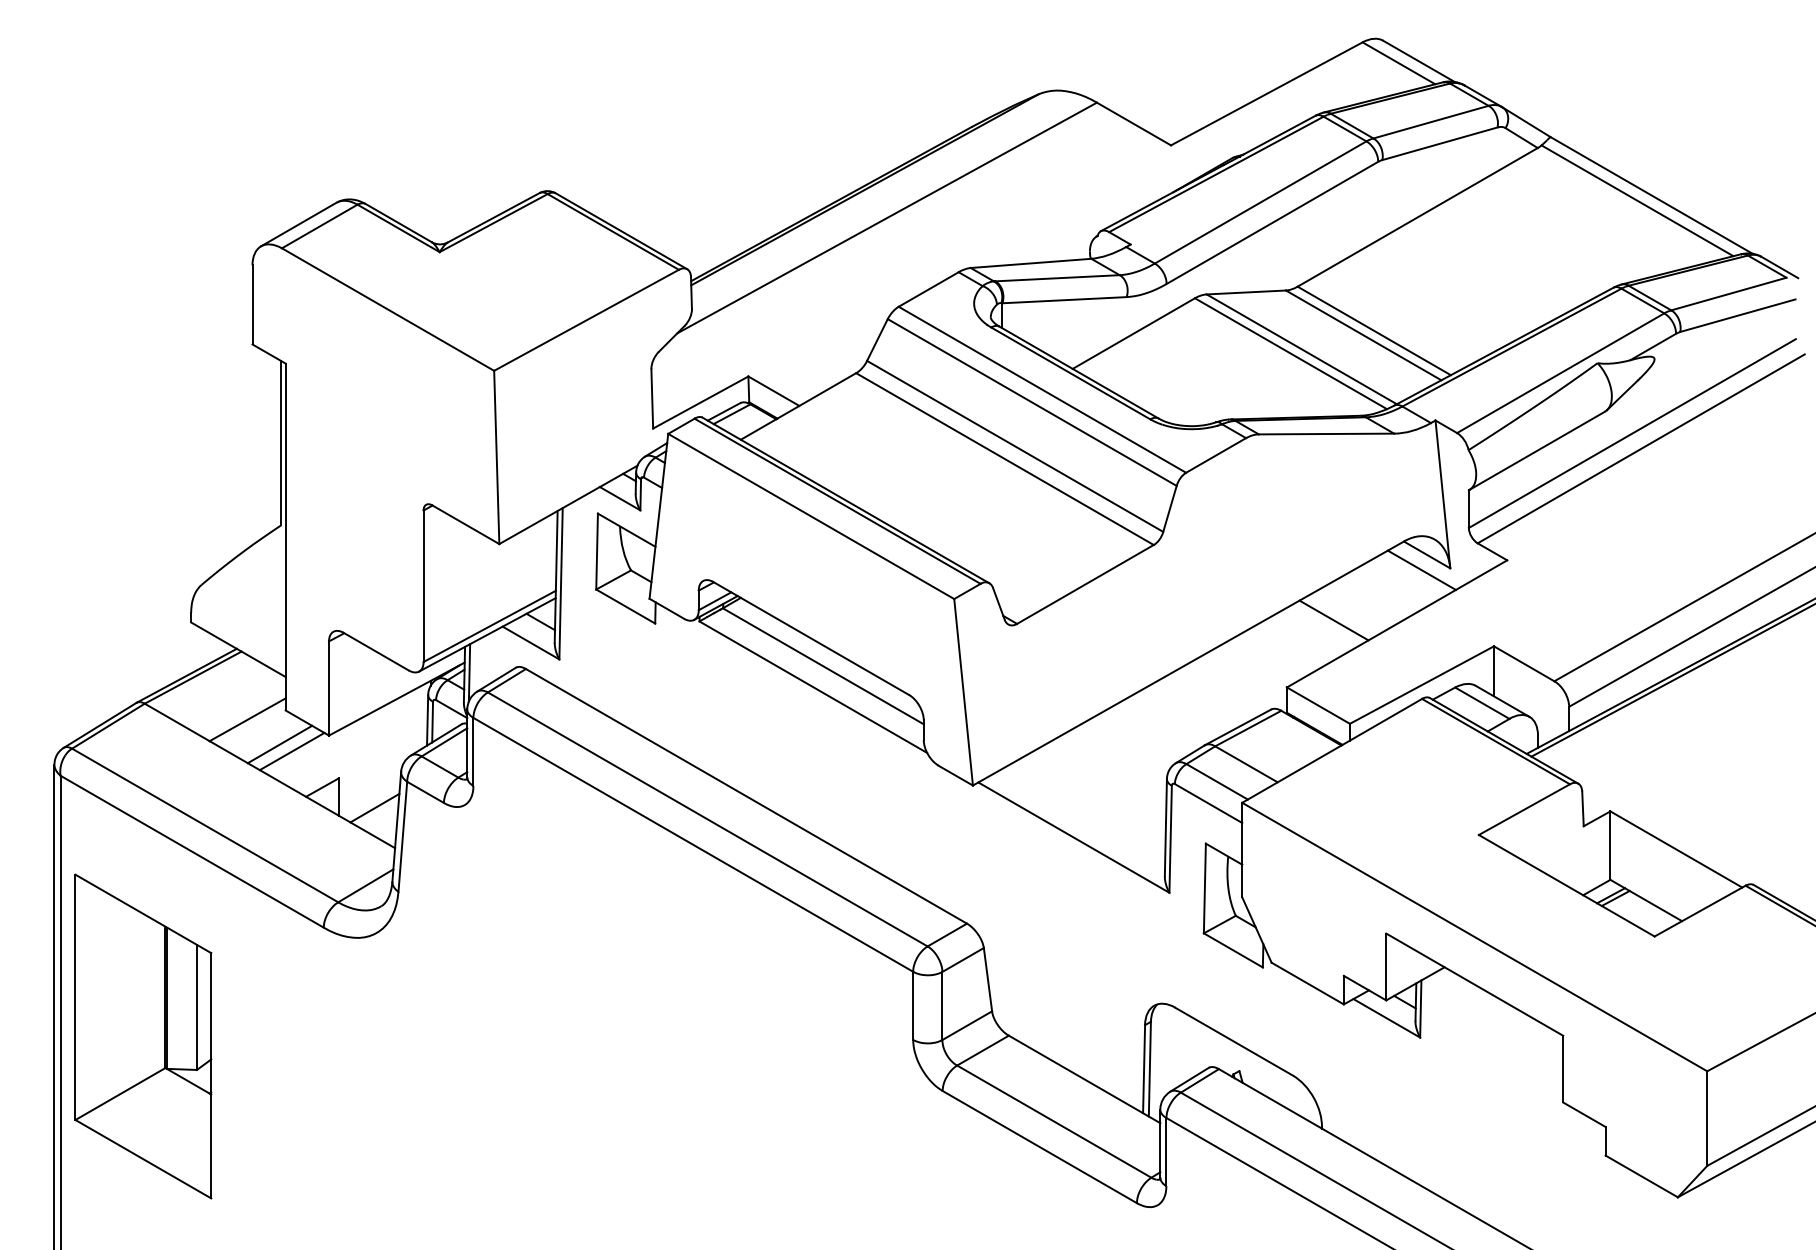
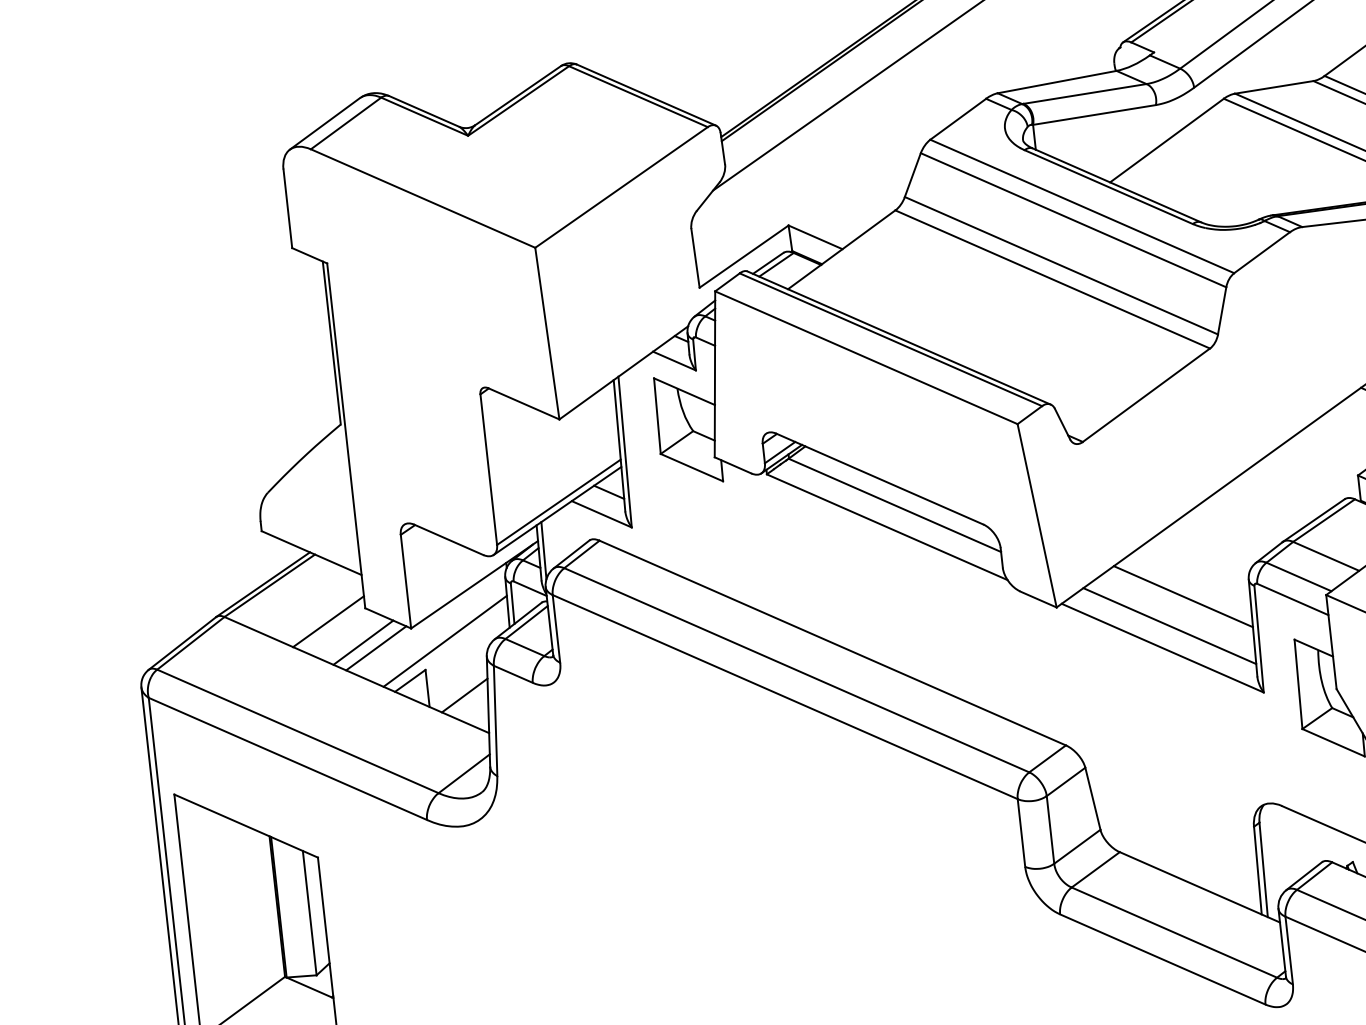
line: (361, 751) -> (445, 640), added
line: (1099, 788) -> (1182, 596), added
line: (1083, 816) -> (1169, 626), added

